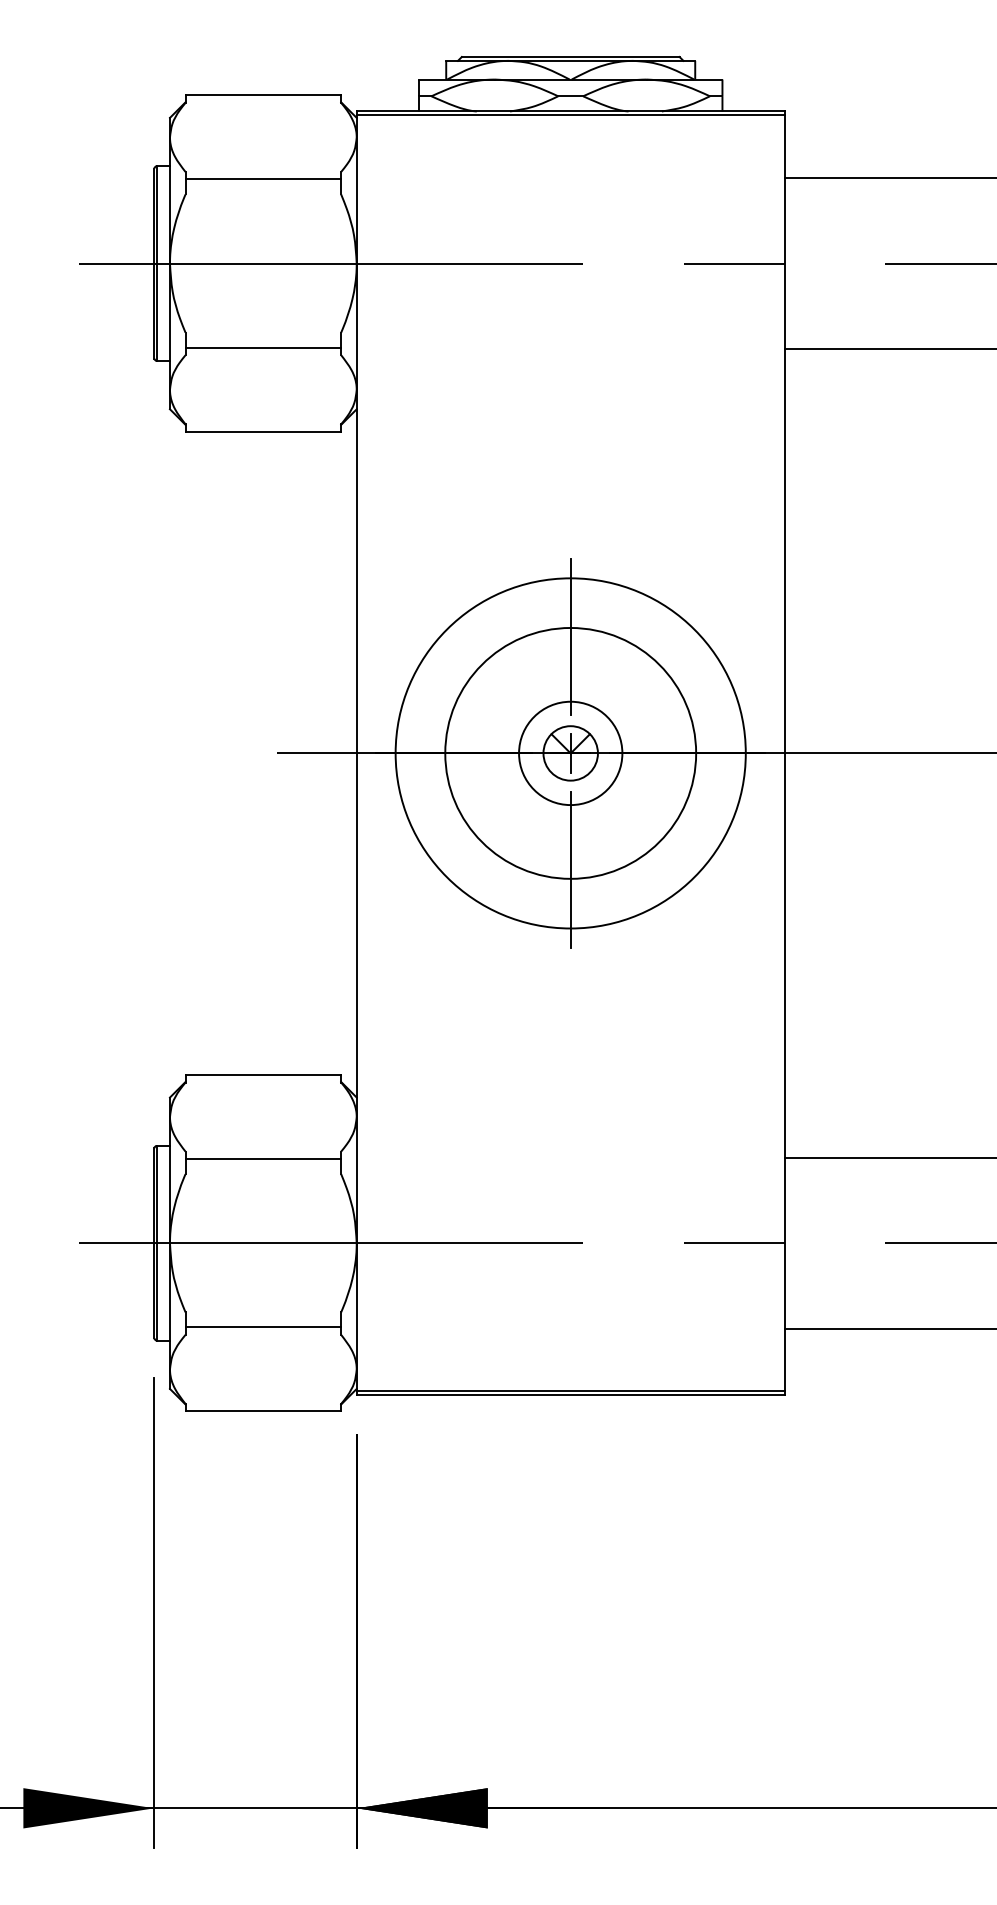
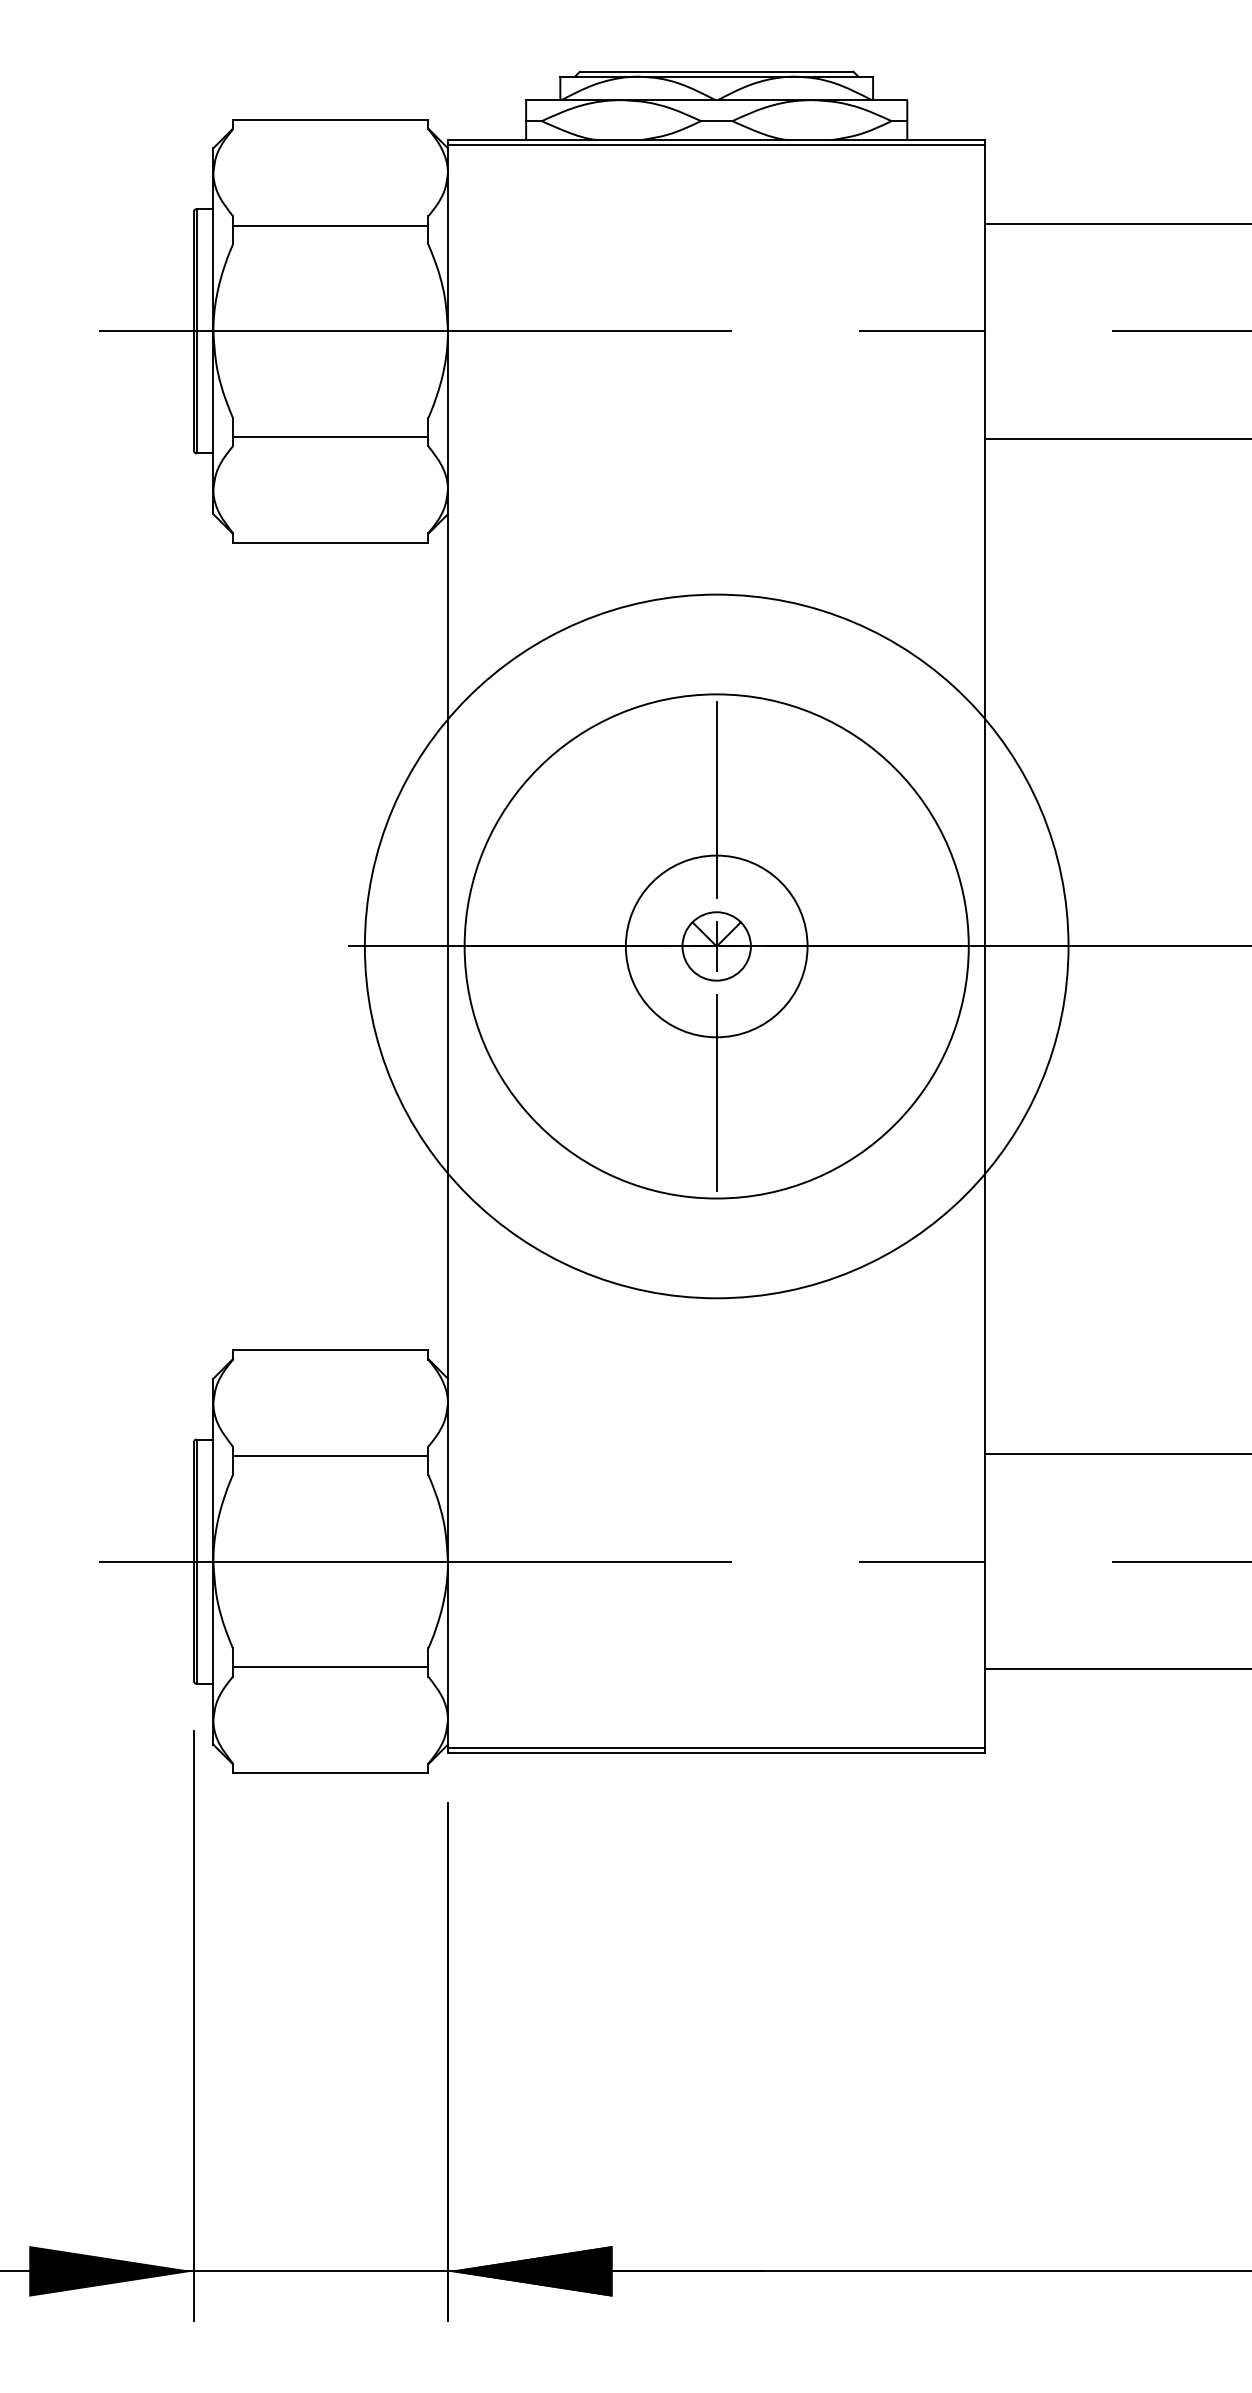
circle: (570, 753) -> (716, 946), size x1.4
circle: (570, 753) -> (716, 946), size x1.6
circle: (570, 753) -> (716, 946), size x1.6

